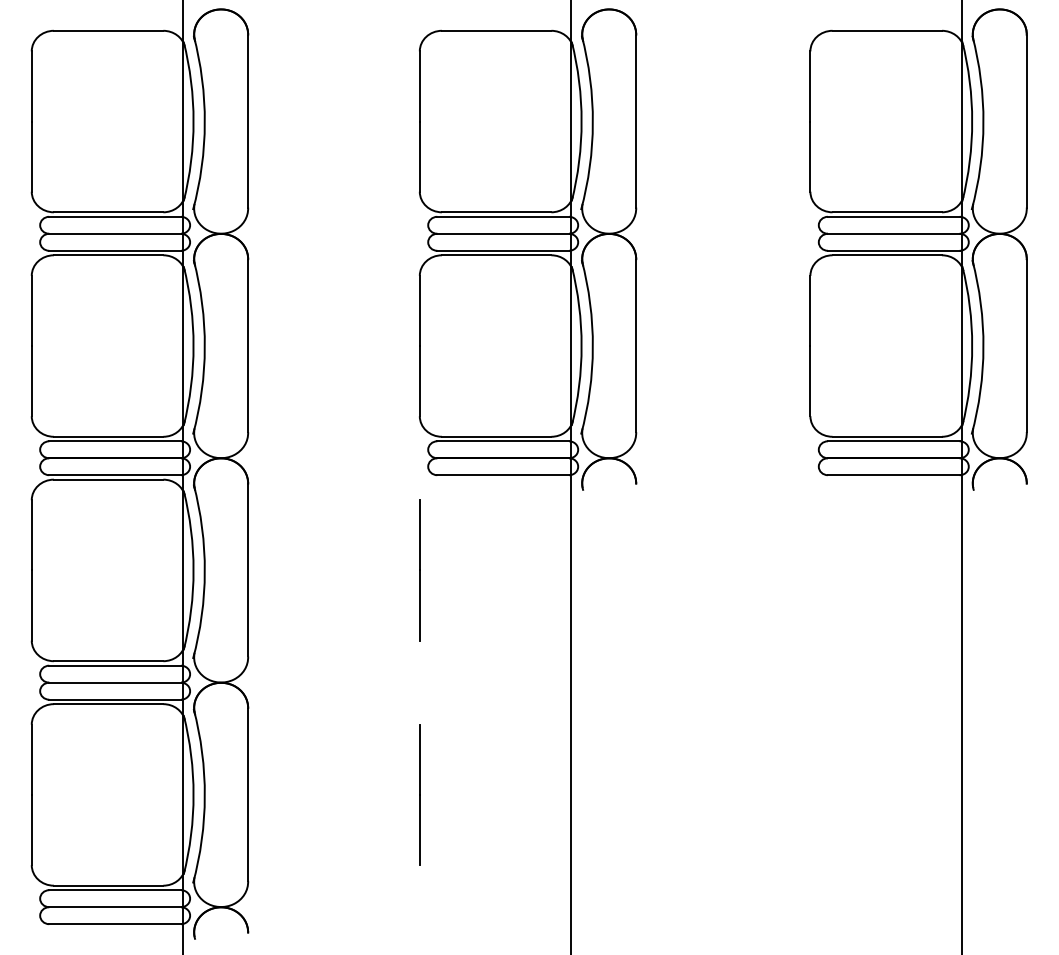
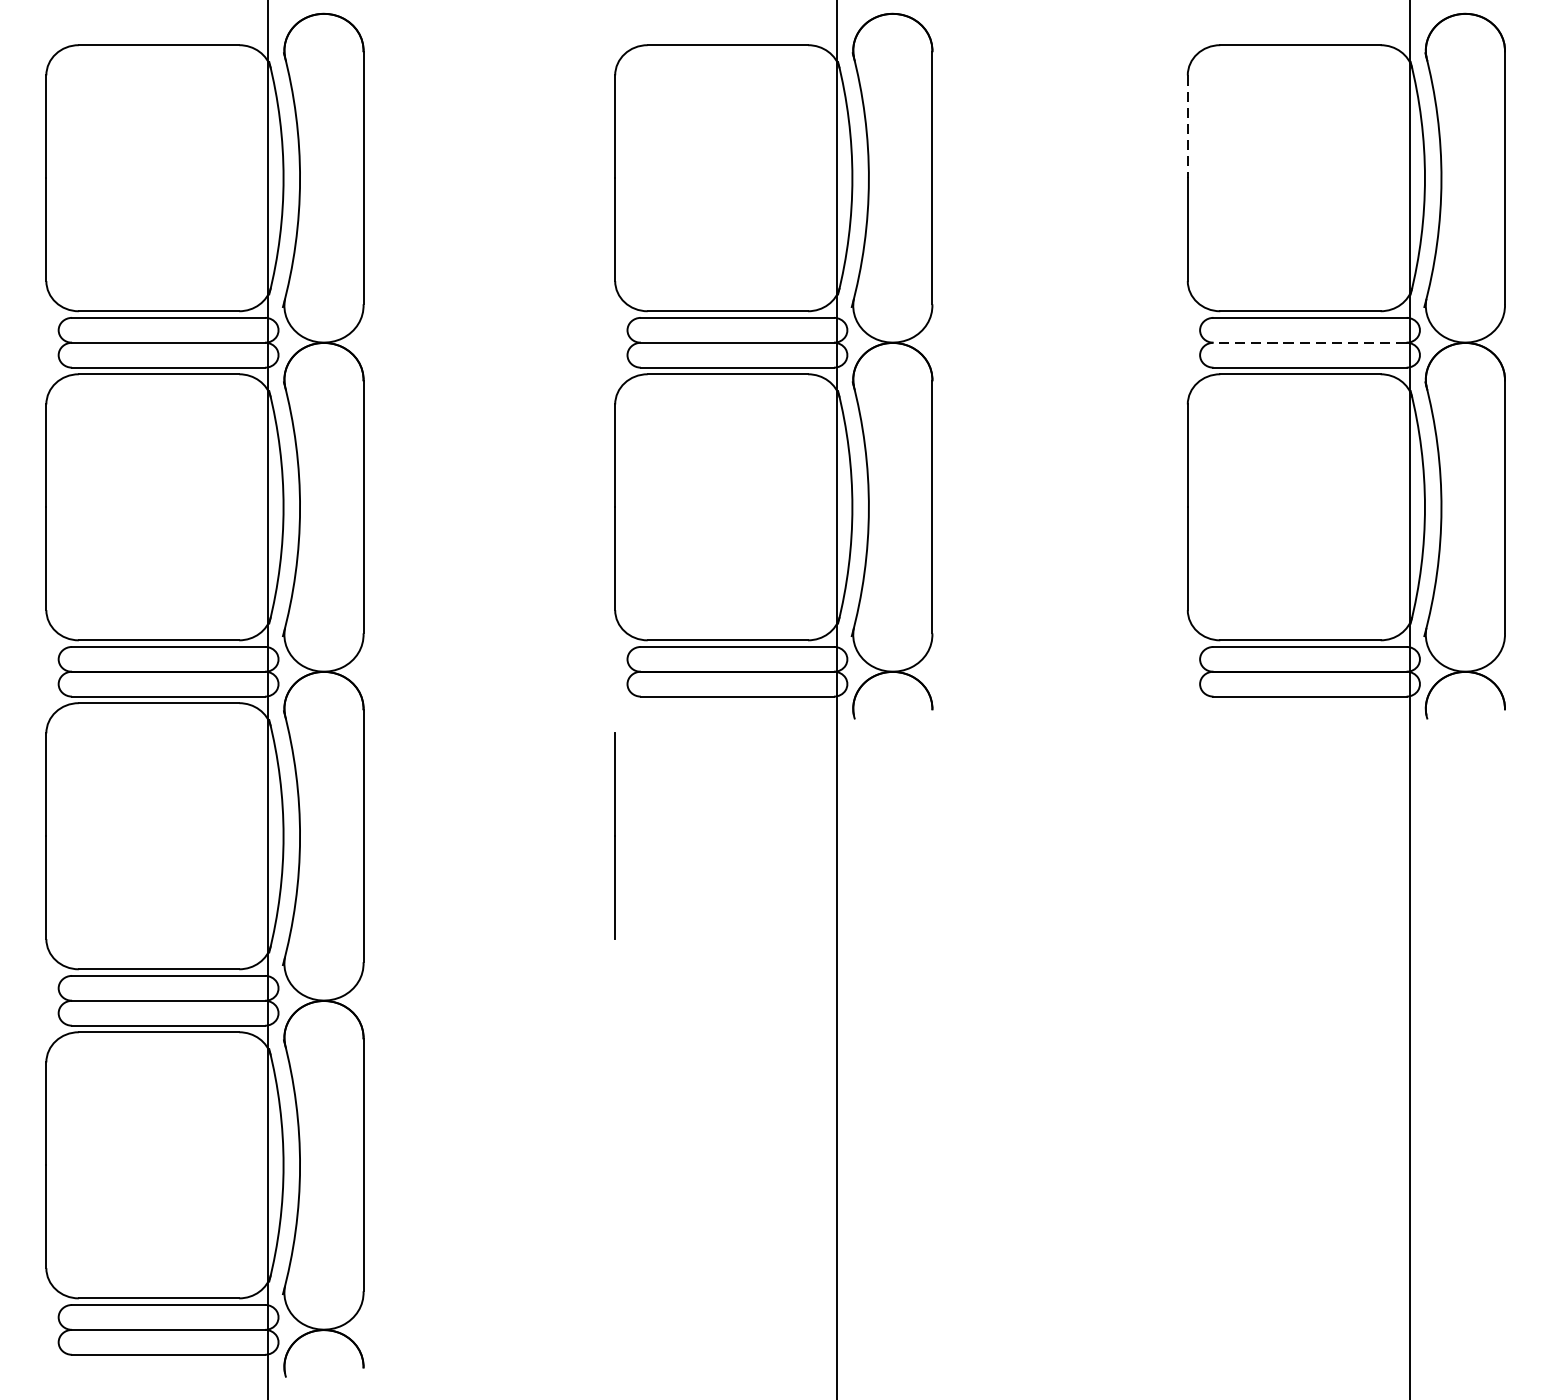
line: (810, 86) -> (1187, 126), solid -> dashed
line: (893, 233) -> (1309, 342), solid -> dashed
line: (419, 794) -> (614, 1164), removed

